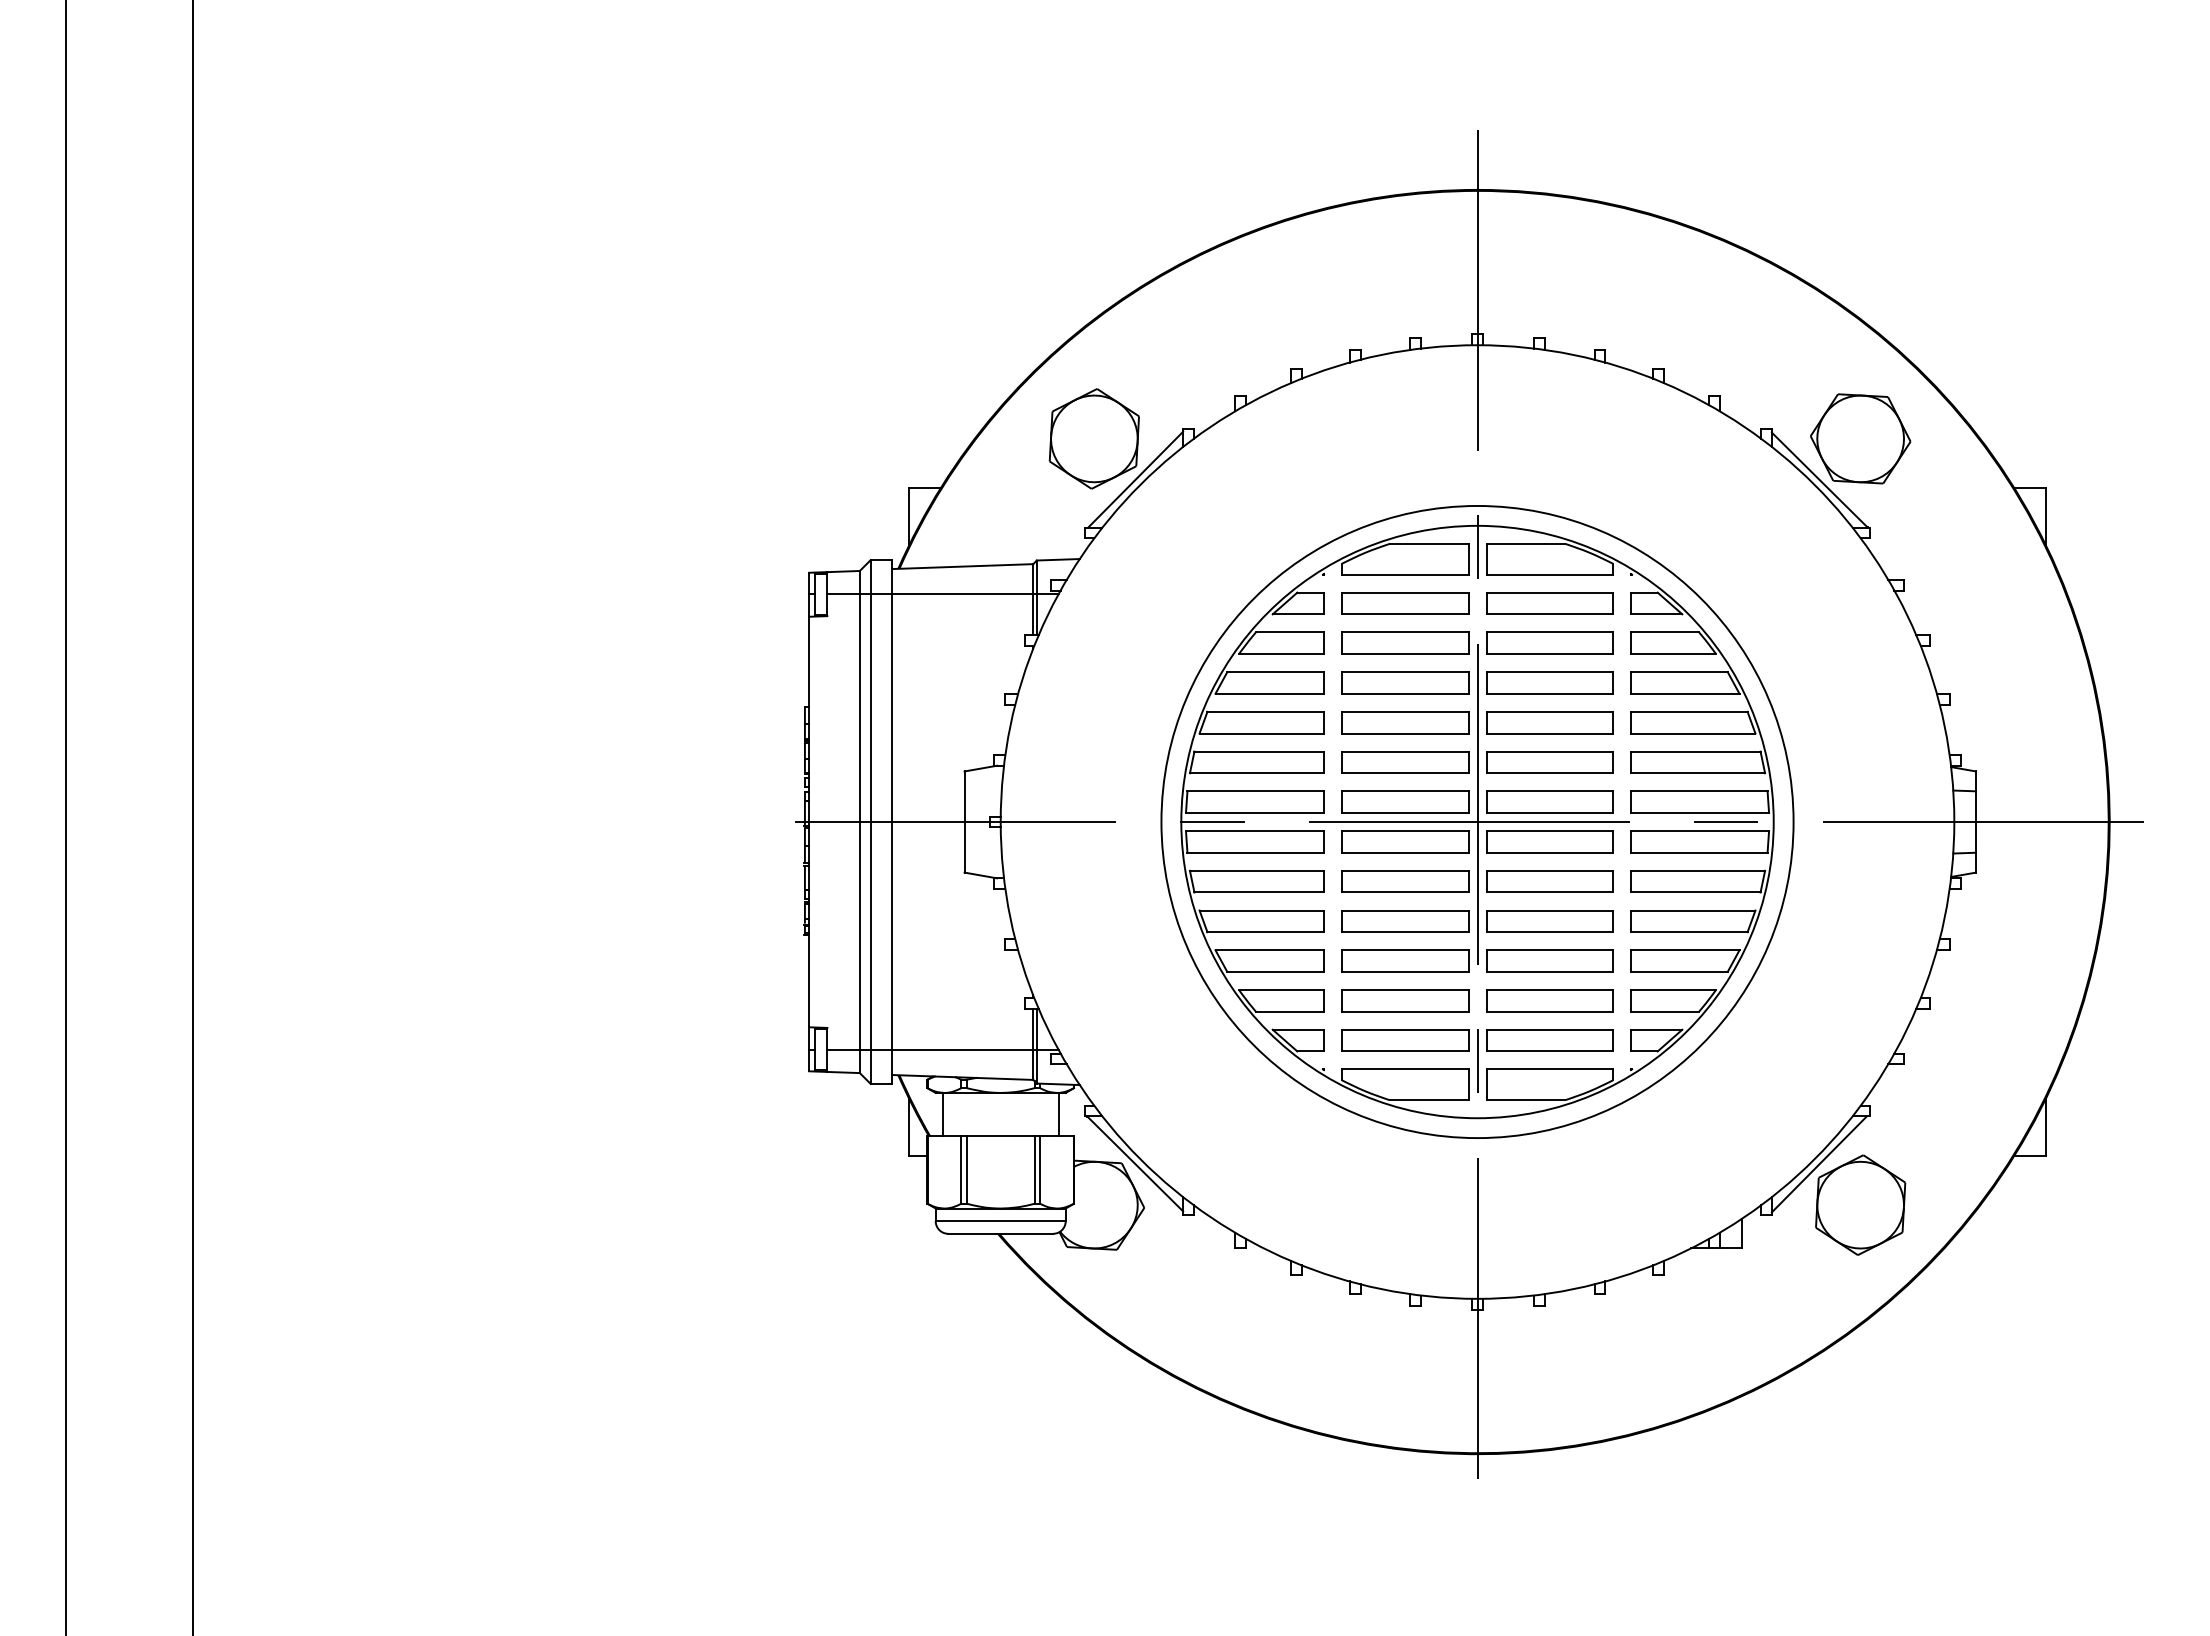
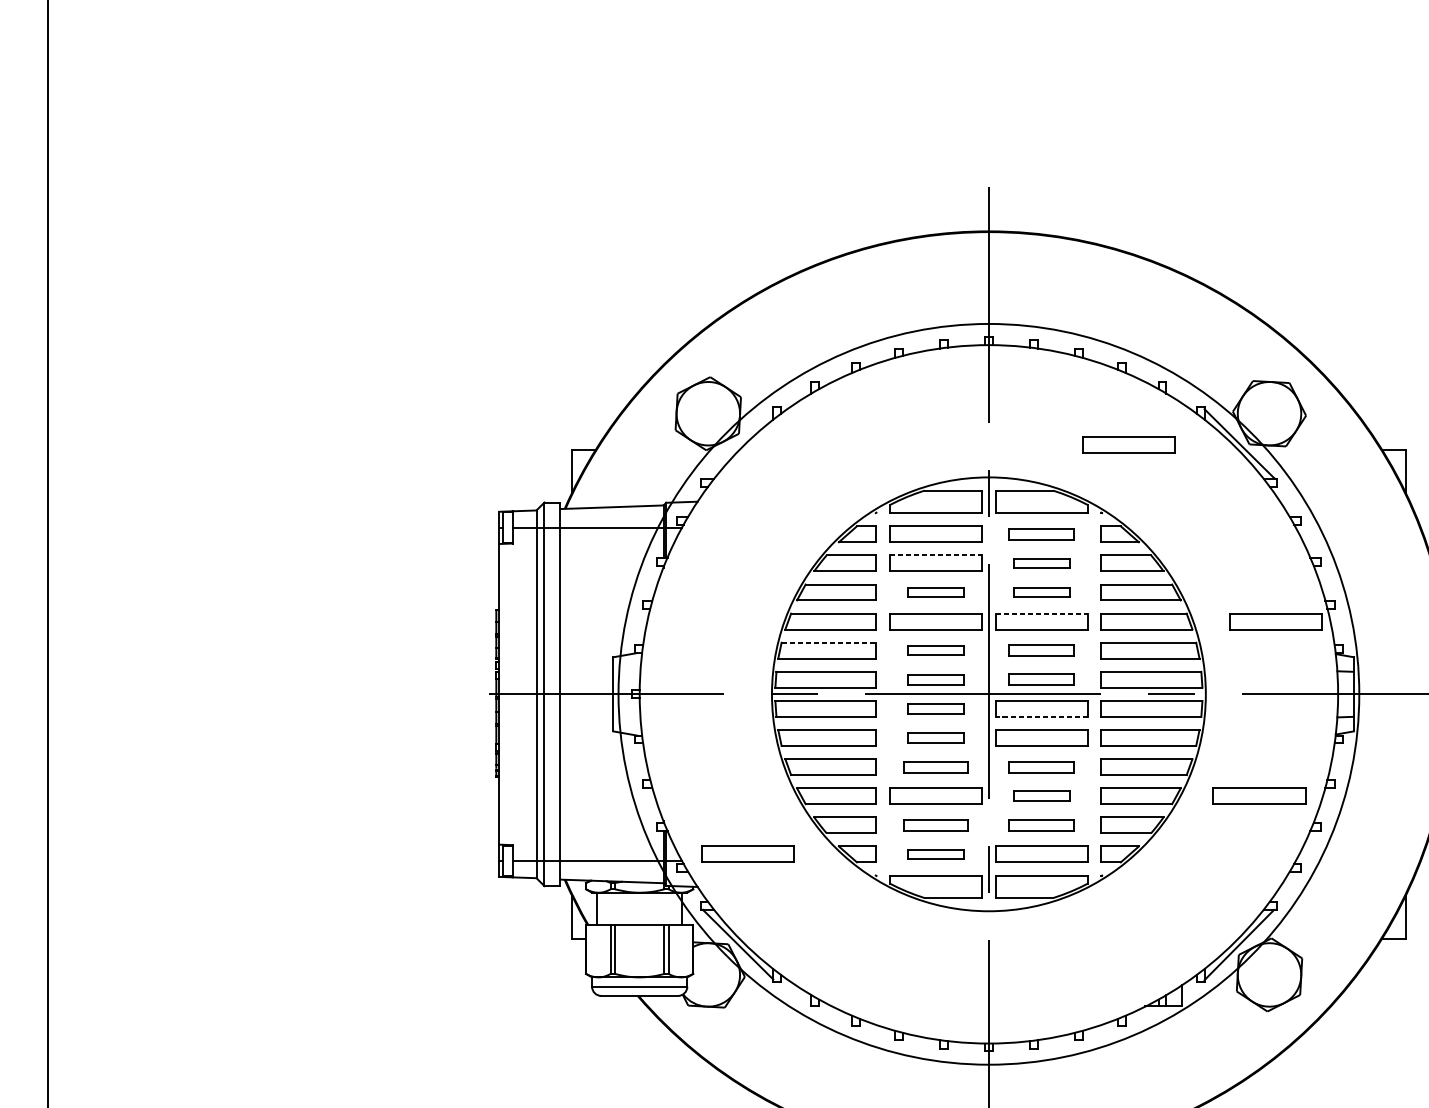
line: (1135, 479) -> (738, 443), removed
part: (1668, 481) -> (1128, 444), added
part: (1549, 603) -> (1041, 534), size x0.7
line: (1405, 632) -> (936, 555), solid -> dashed
part: (1549, 642) -> (1041, 562), size x0.6
part: (1405, 682) -> (936, 592), size x0.6
part: (1549, 682) -> (1041, 592), size x0.6
line: (1550, 711) -> (1042, 613), solid -> dashed
part: (1869, 722) -> (1276, 621), added
line: (1259, 751) -> (829, 642), solid -> dashed
part: (1405, 762) -> (936, 650), size x0.6
part: (1549, 762) -> (1041, 650), size x0.7
part: (1405, 801) -> (936, 679), size x0.6
part: (1549, 801) -> (1041, 679), size x0.7
circle: (1477, 821) -> (988, 693), size x1.6
part: (1405, 841) -> (936, 708), size x0.6
line: (1549, 852) -> (1041, 716), solid -> dashed
part: (1405, 881) -> (936, 737), size x0.6
part: (1405, 921) -> (936, 767), size x0.7
part: (1549, 921) -> (1041, 767), size x0.7
part: (1549, 960) -> (1041, 795), size x0.6
part: (1847, 960) -> (1259, 795), added
part: (1405, 1000) -> (936, 825), size x0.7
part: (1549, 1000) -> (1041, 825), size x0.7
part: (1148, 1040) -> (747, 854), added
part: (1405, 1040) -> (936, 854), size x0.6

